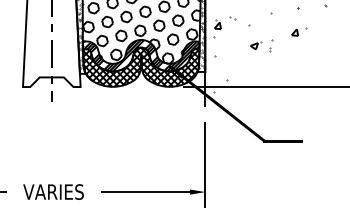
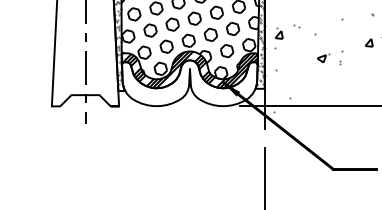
hatch: (141, 66) -> (190, 82), removed

